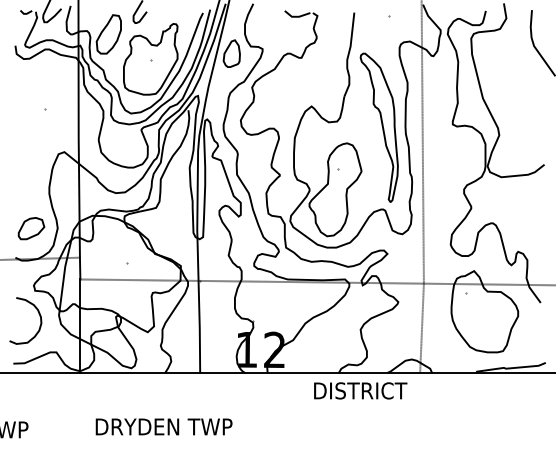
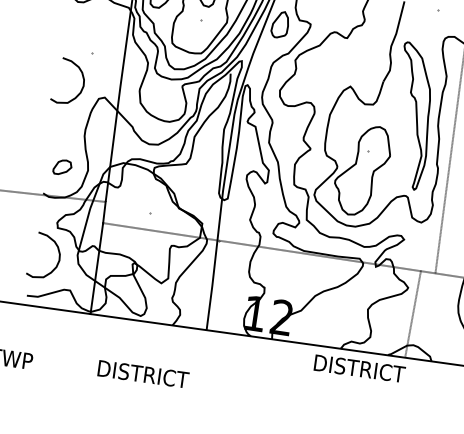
curve: (38, 134) -> (82, 77), added
part: (31, 228) -> (62, 167), size x0.7
line: (421, 328) -> (412, 313), moved
text: (172, 426) -> (172, 377), DRYDEN TWP -> DISTRICT

